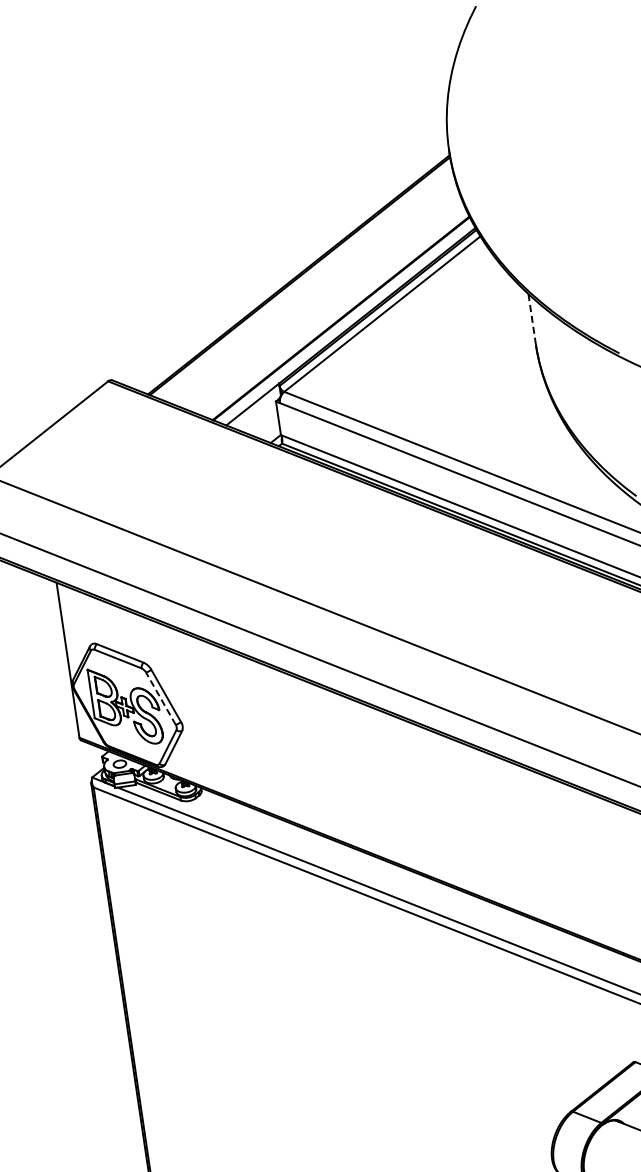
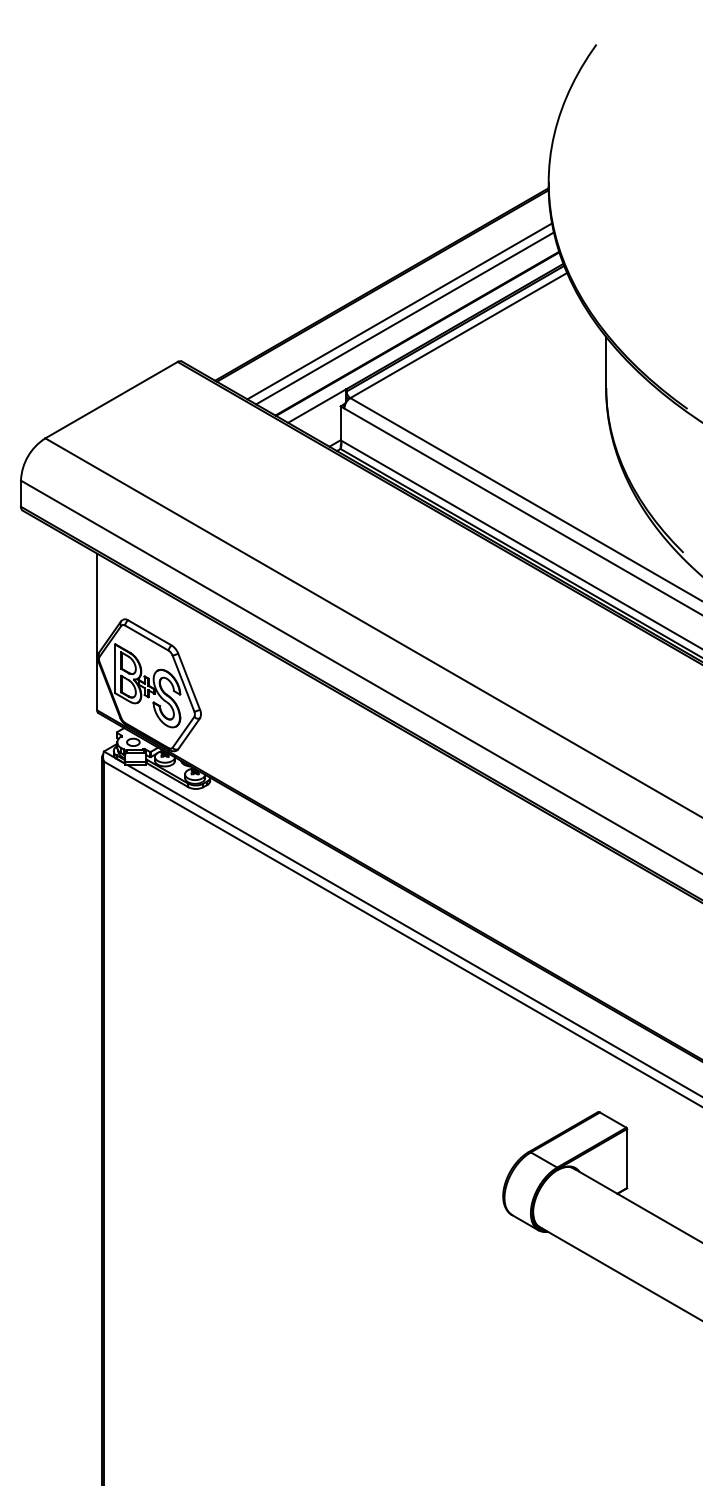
line: (320, 299) -> (399, 311), added
line: (326, 305) -> (404, 318), added
line: (532, 320) -> (606, 363), dashed -> solid
line: (160, 698) -> (183, 683), dashed -> solid

